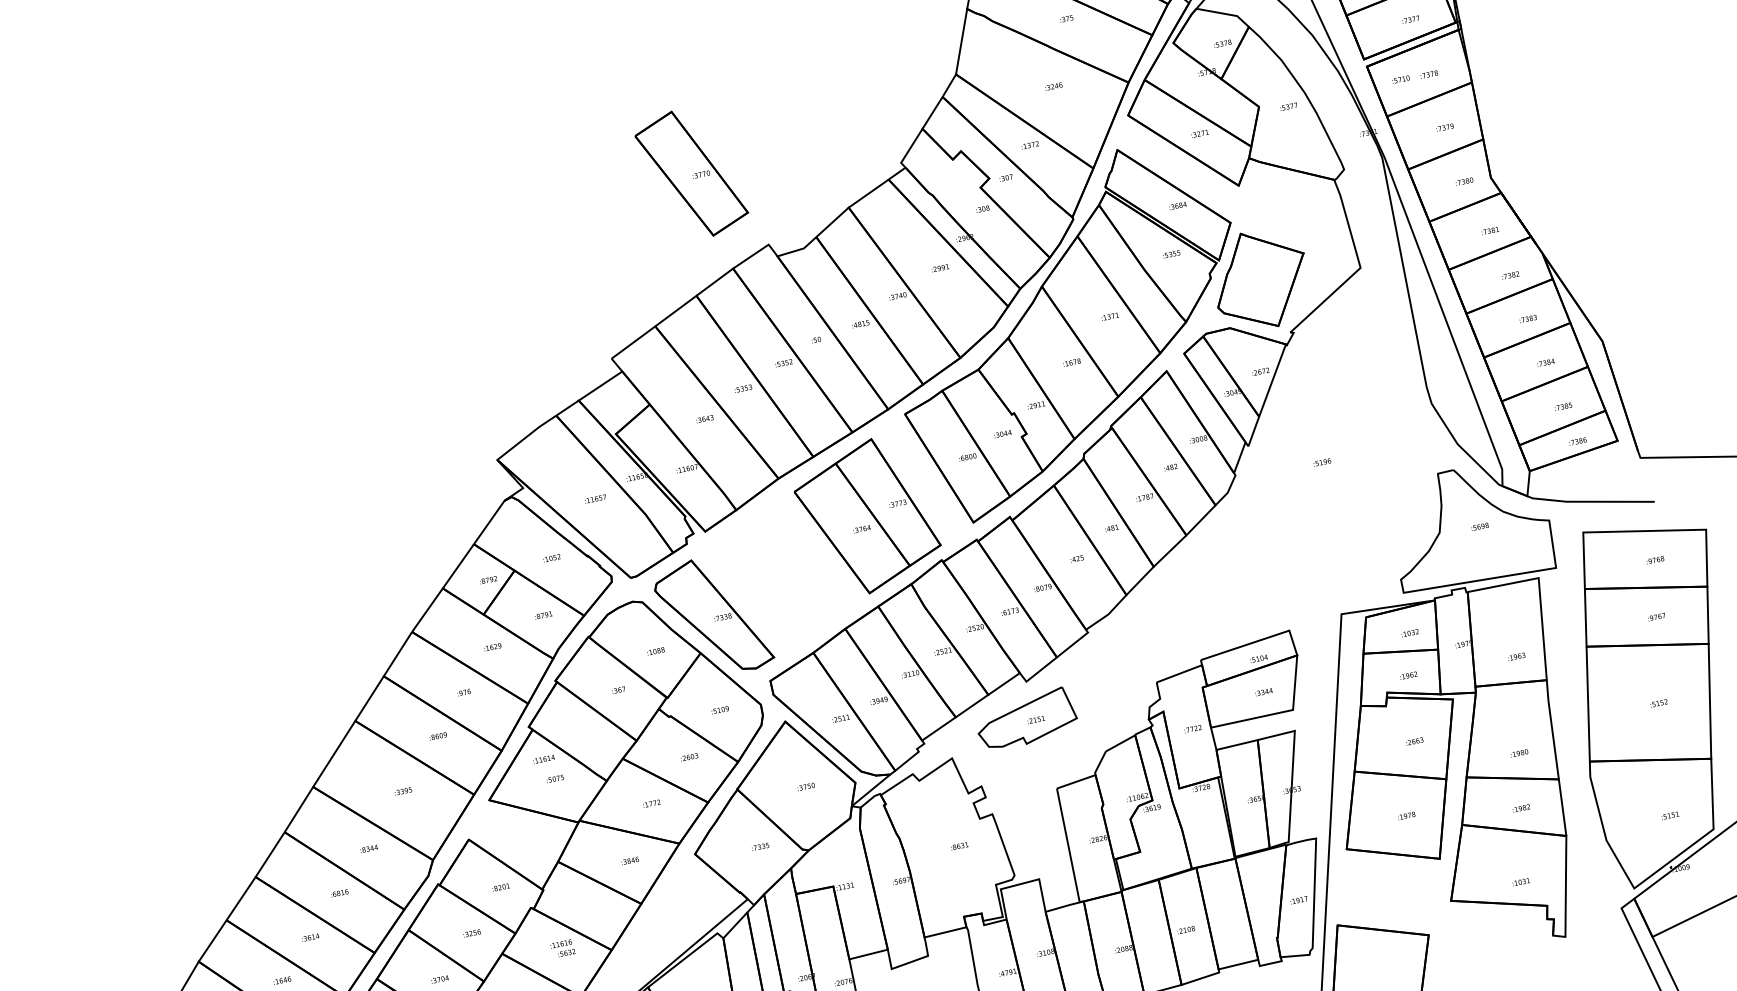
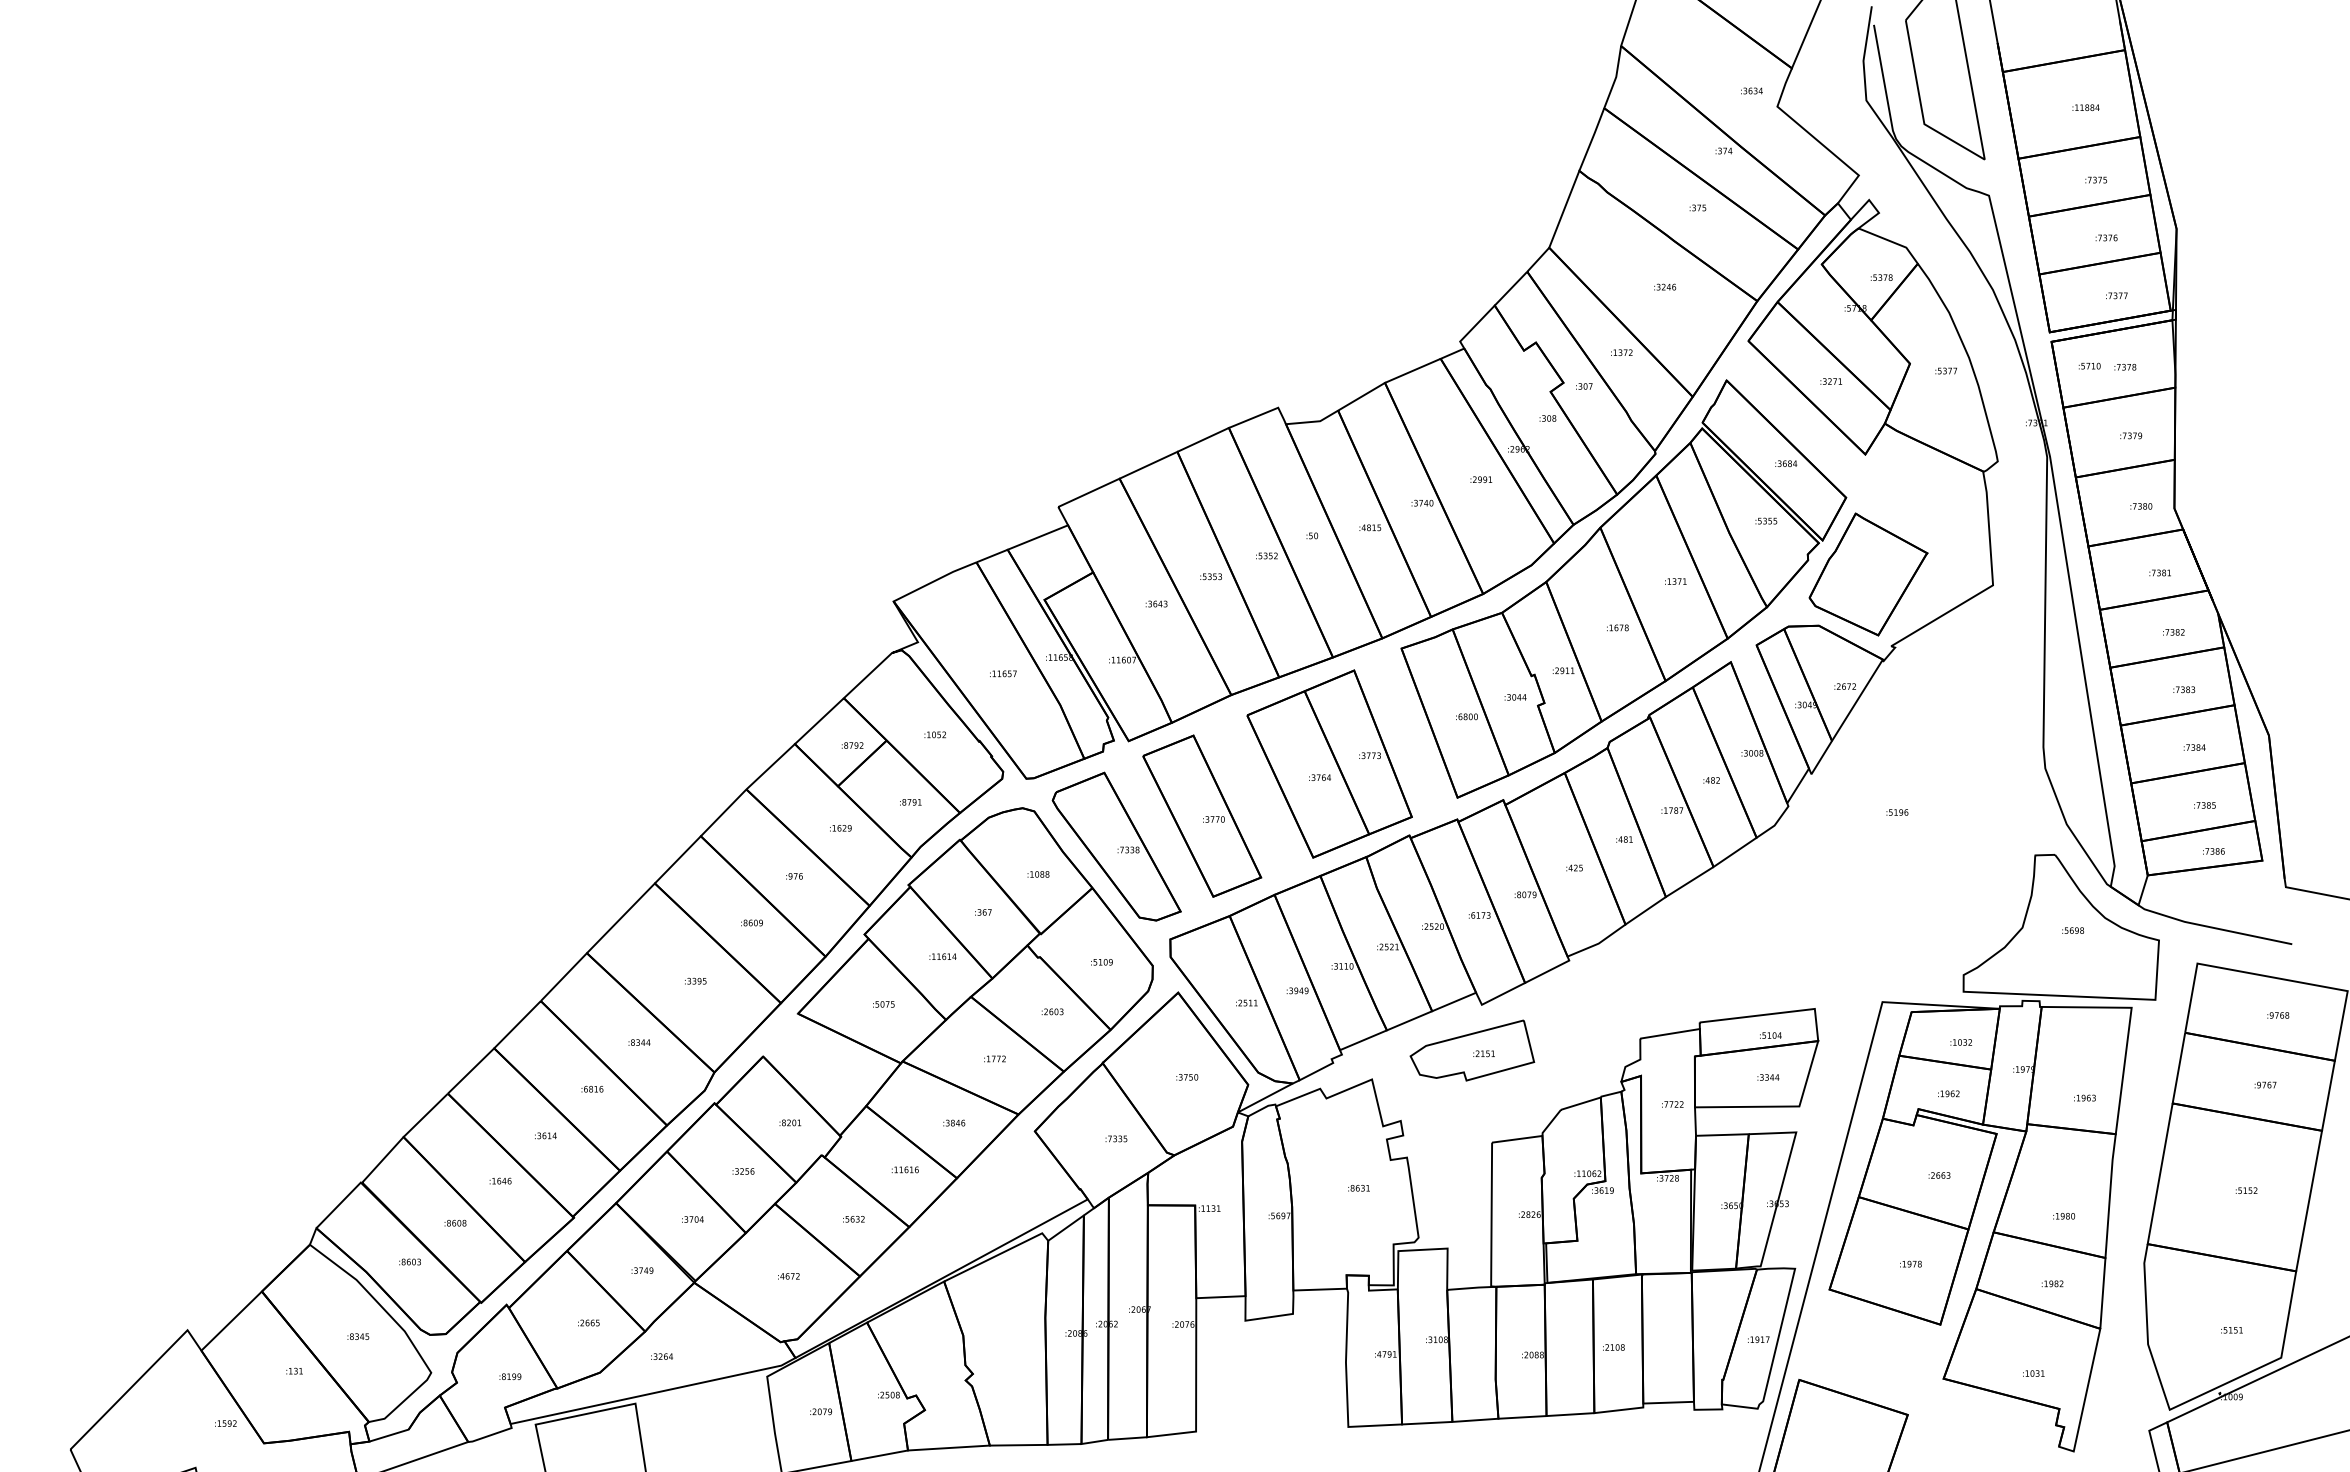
part: (691, 173) -> (1202, 815), moved
text: (543, 759) -> (942, 956), moved
text: (560, 943) -> (904, 1169), moved

